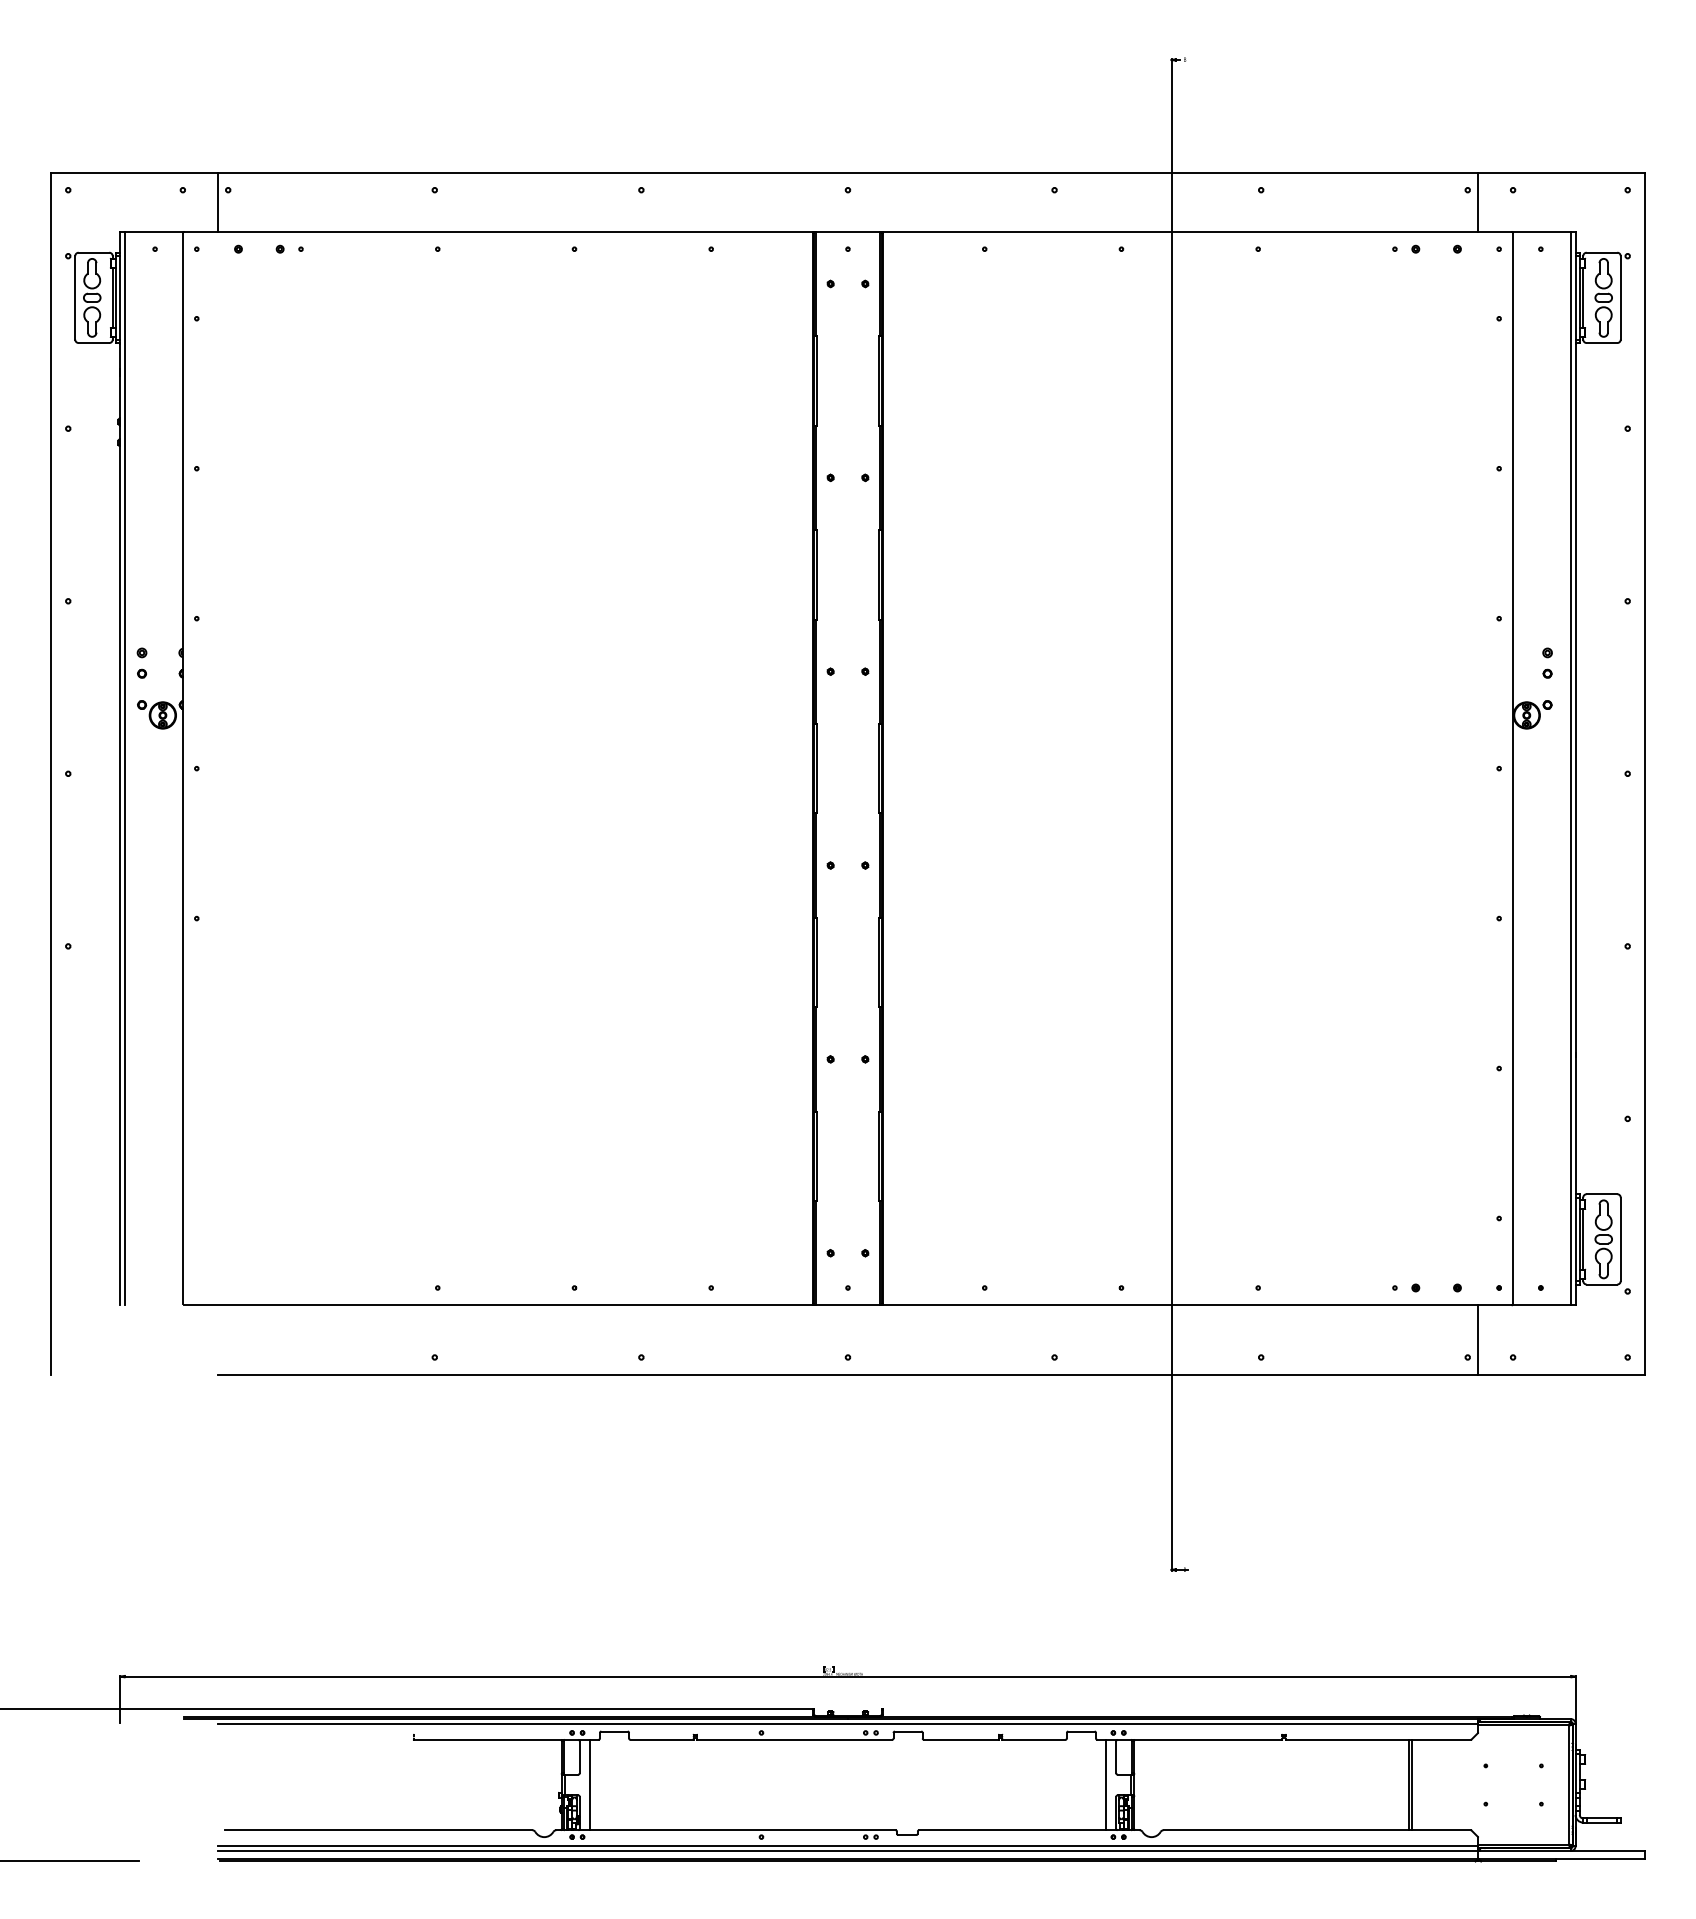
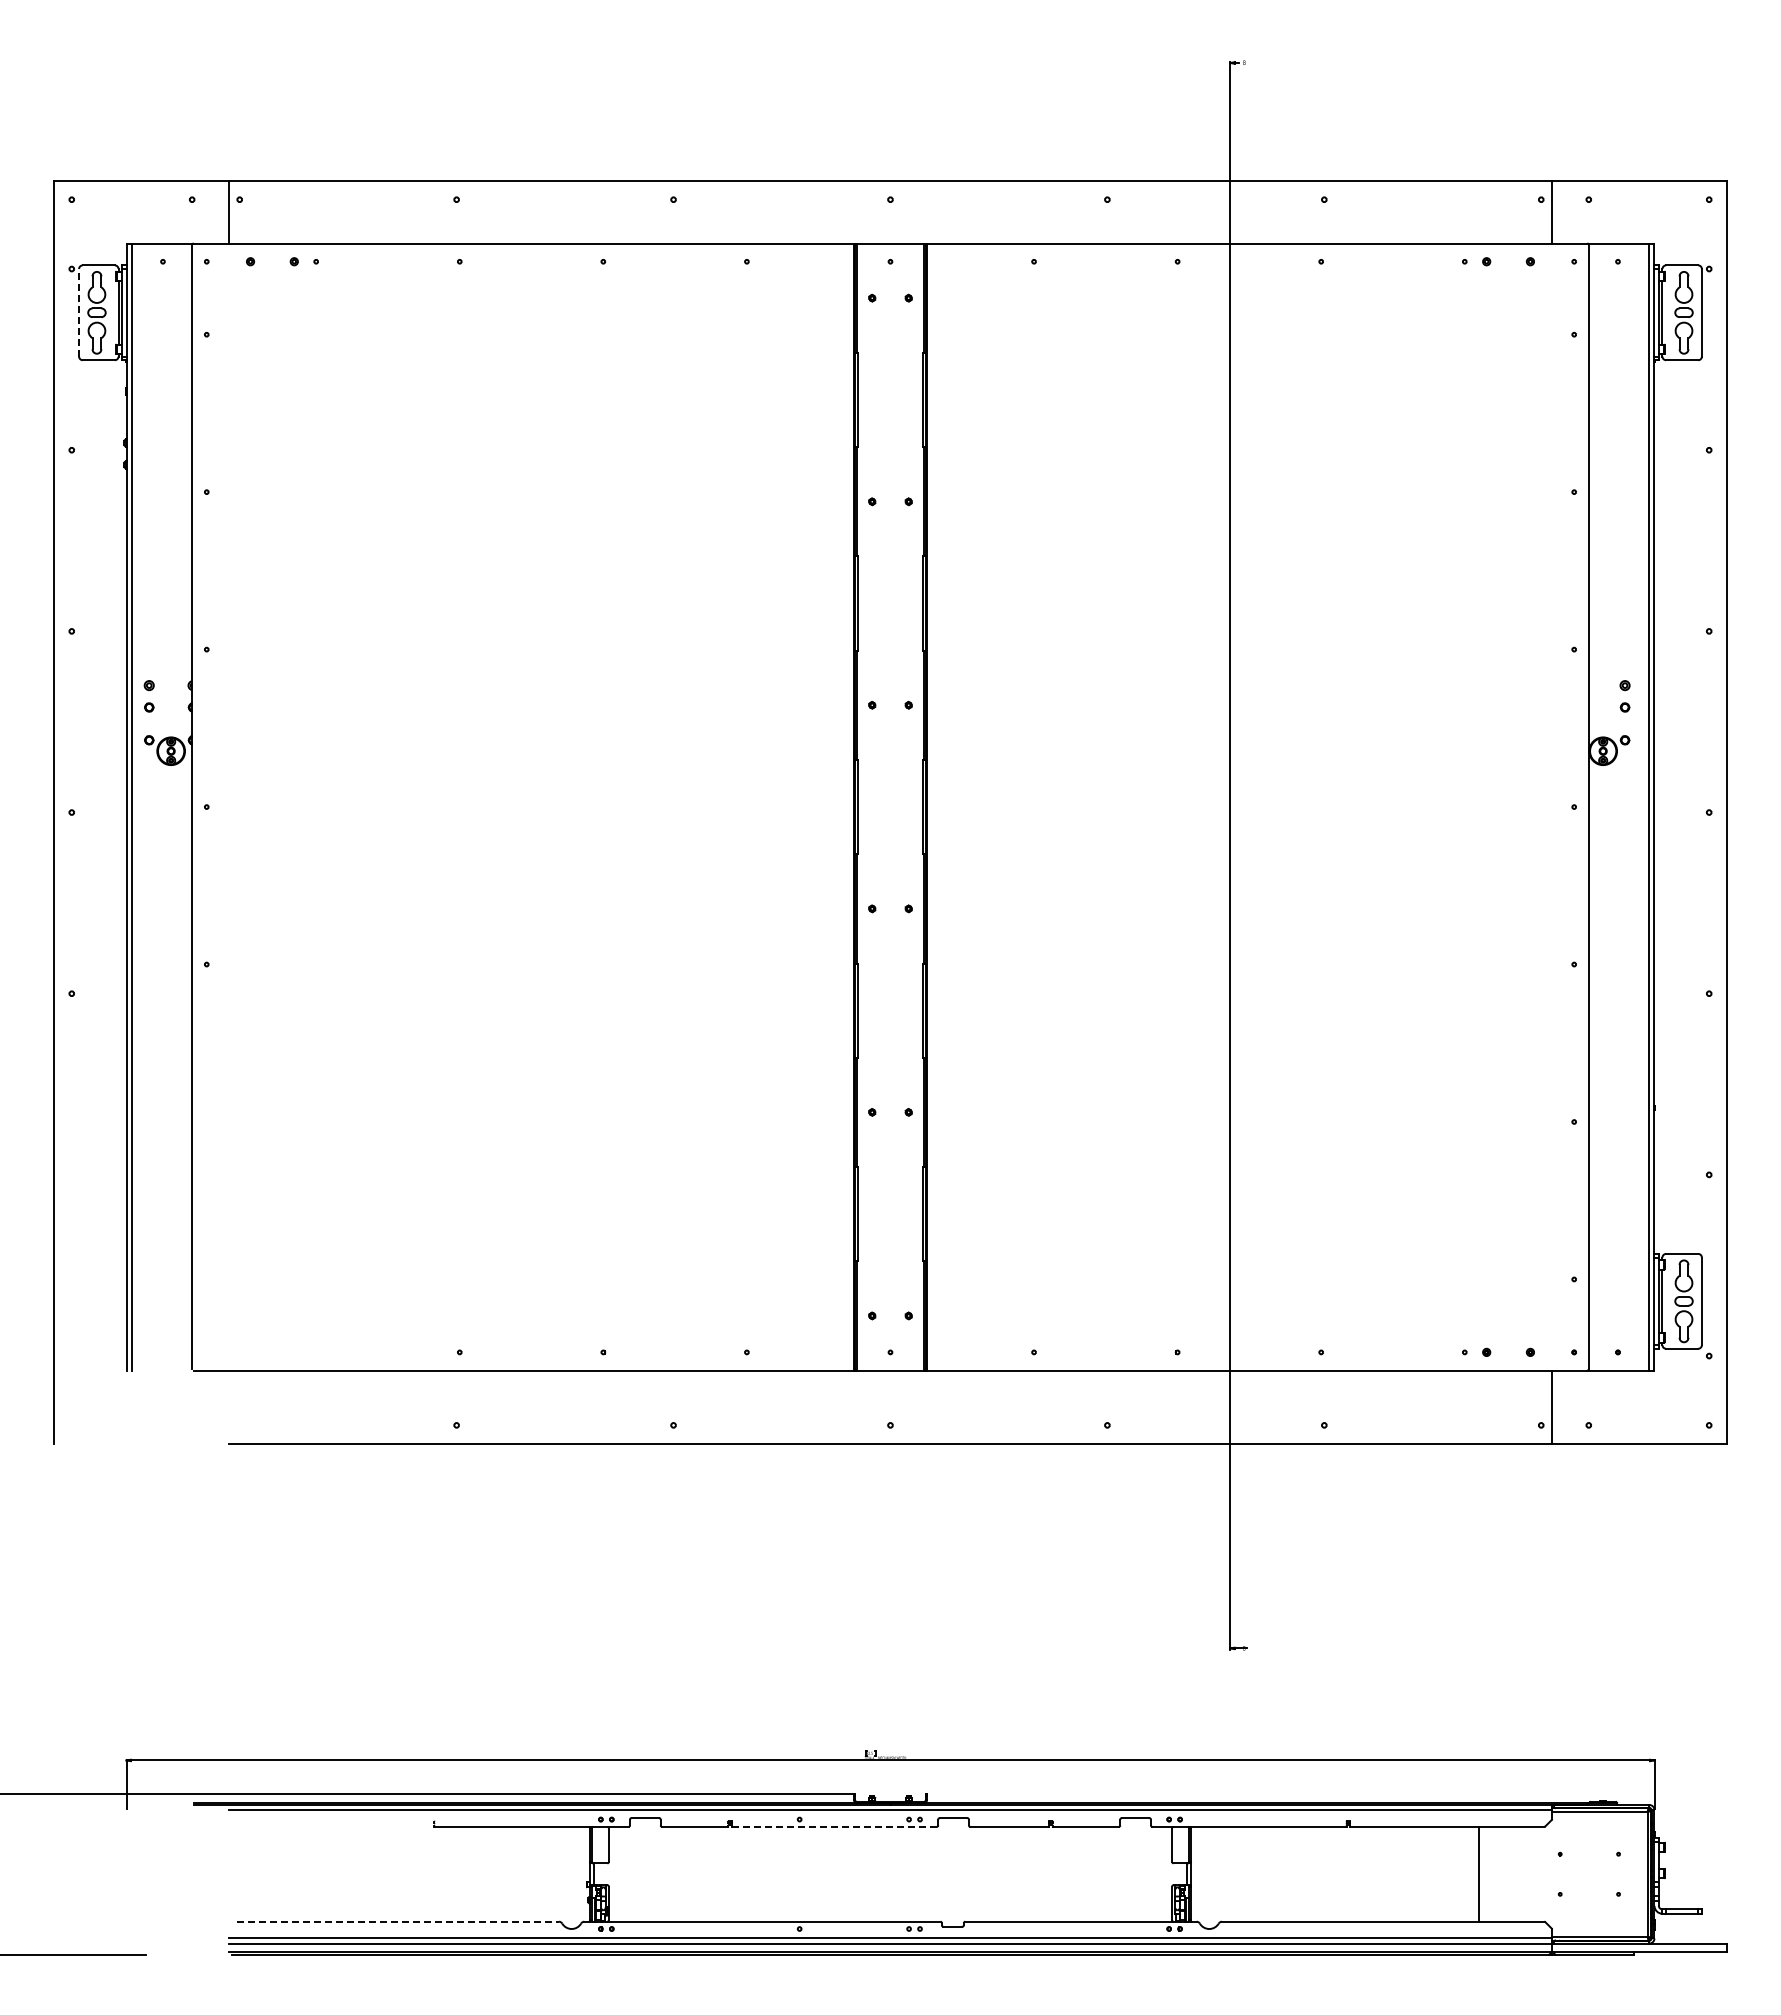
line: (75, 297) -> (79, 312), solid -> dashed
line: (794, 1739) -> (834, 1826), solid -> dashed
line: (589, 1784) -> (619, 1873), removed
line: (1106, 1784) -> (1161, 1873), removed
line: (1412, 1784) -> (1483, 1873), removed
line: (379, 1829) -> (398, 1921), solid -> dashed

